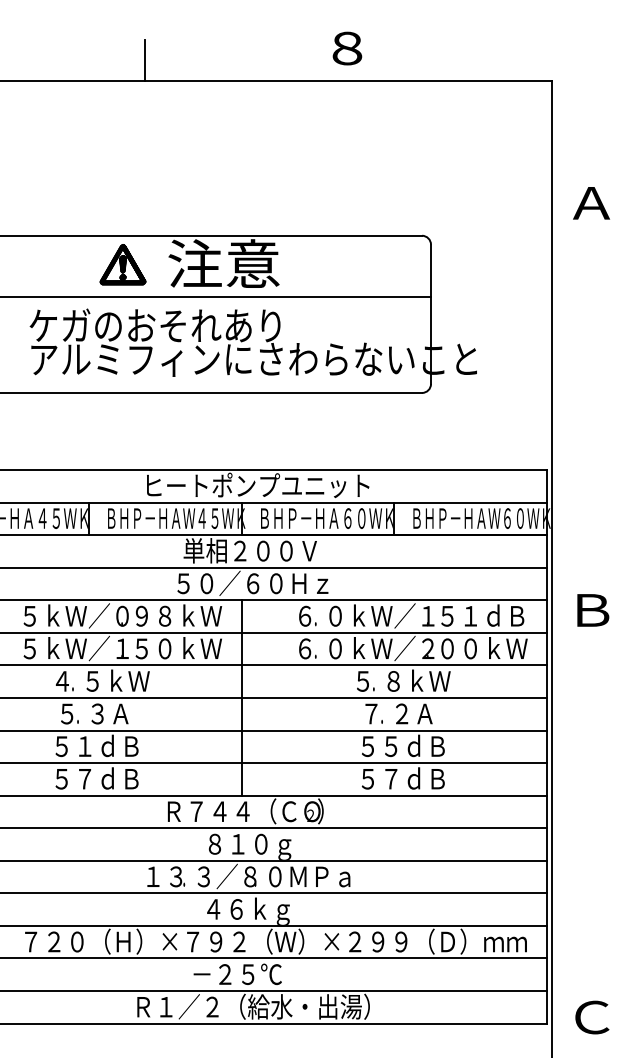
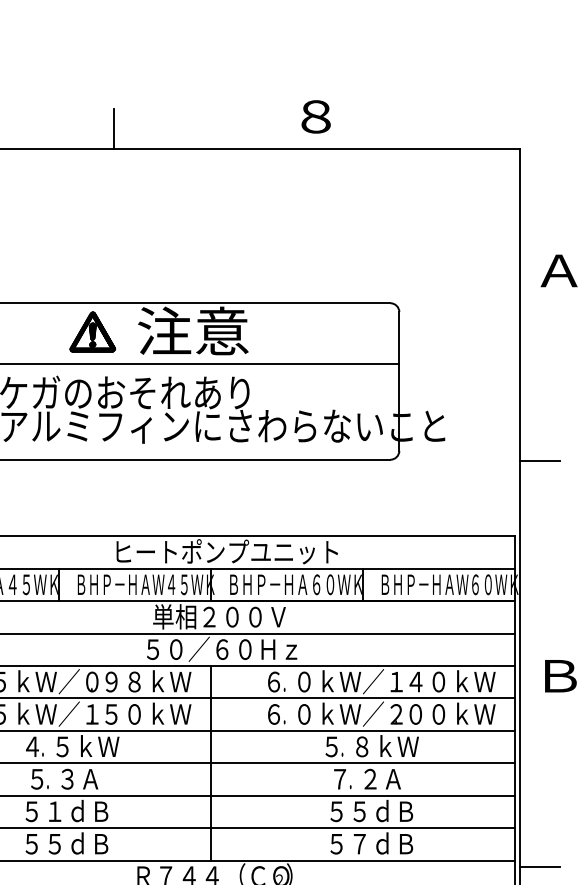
line: (571, 394) -> (539, 461), added
text: (484, 615) -> (452, 681), ５１ｄＢ -> ４０ｋＷ
text: (84, 779) -> (54, 844), ５７ｄＢ -> ５５ｄＢ
line: (571, 801) -> (539, 866), added

